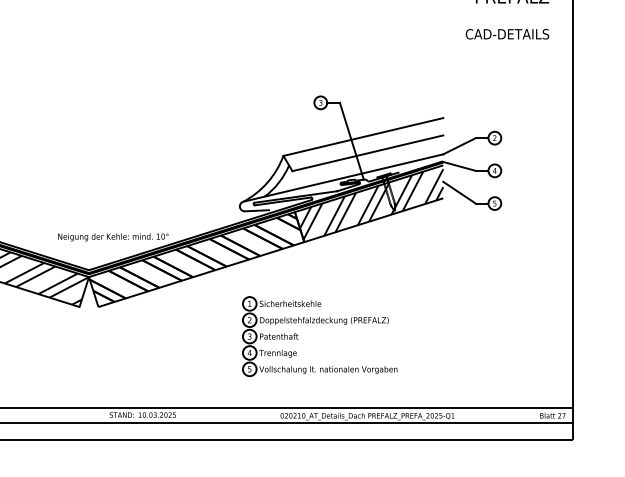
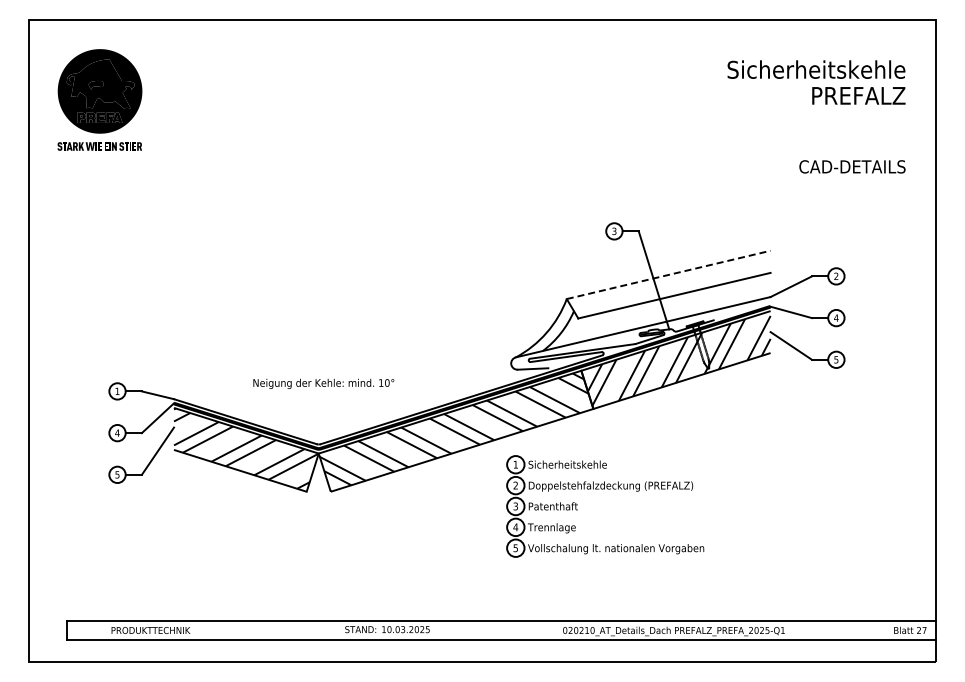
text: (507, 33) -> (852, 166), moved
line: (363, 136) -> (668, 274), solid -> dashed
text: (113, 237) -> (323, 383), moved
hatch: (194, 258) -> (453, 429), removed
part: (319, 323) -> (604, 489), moved

